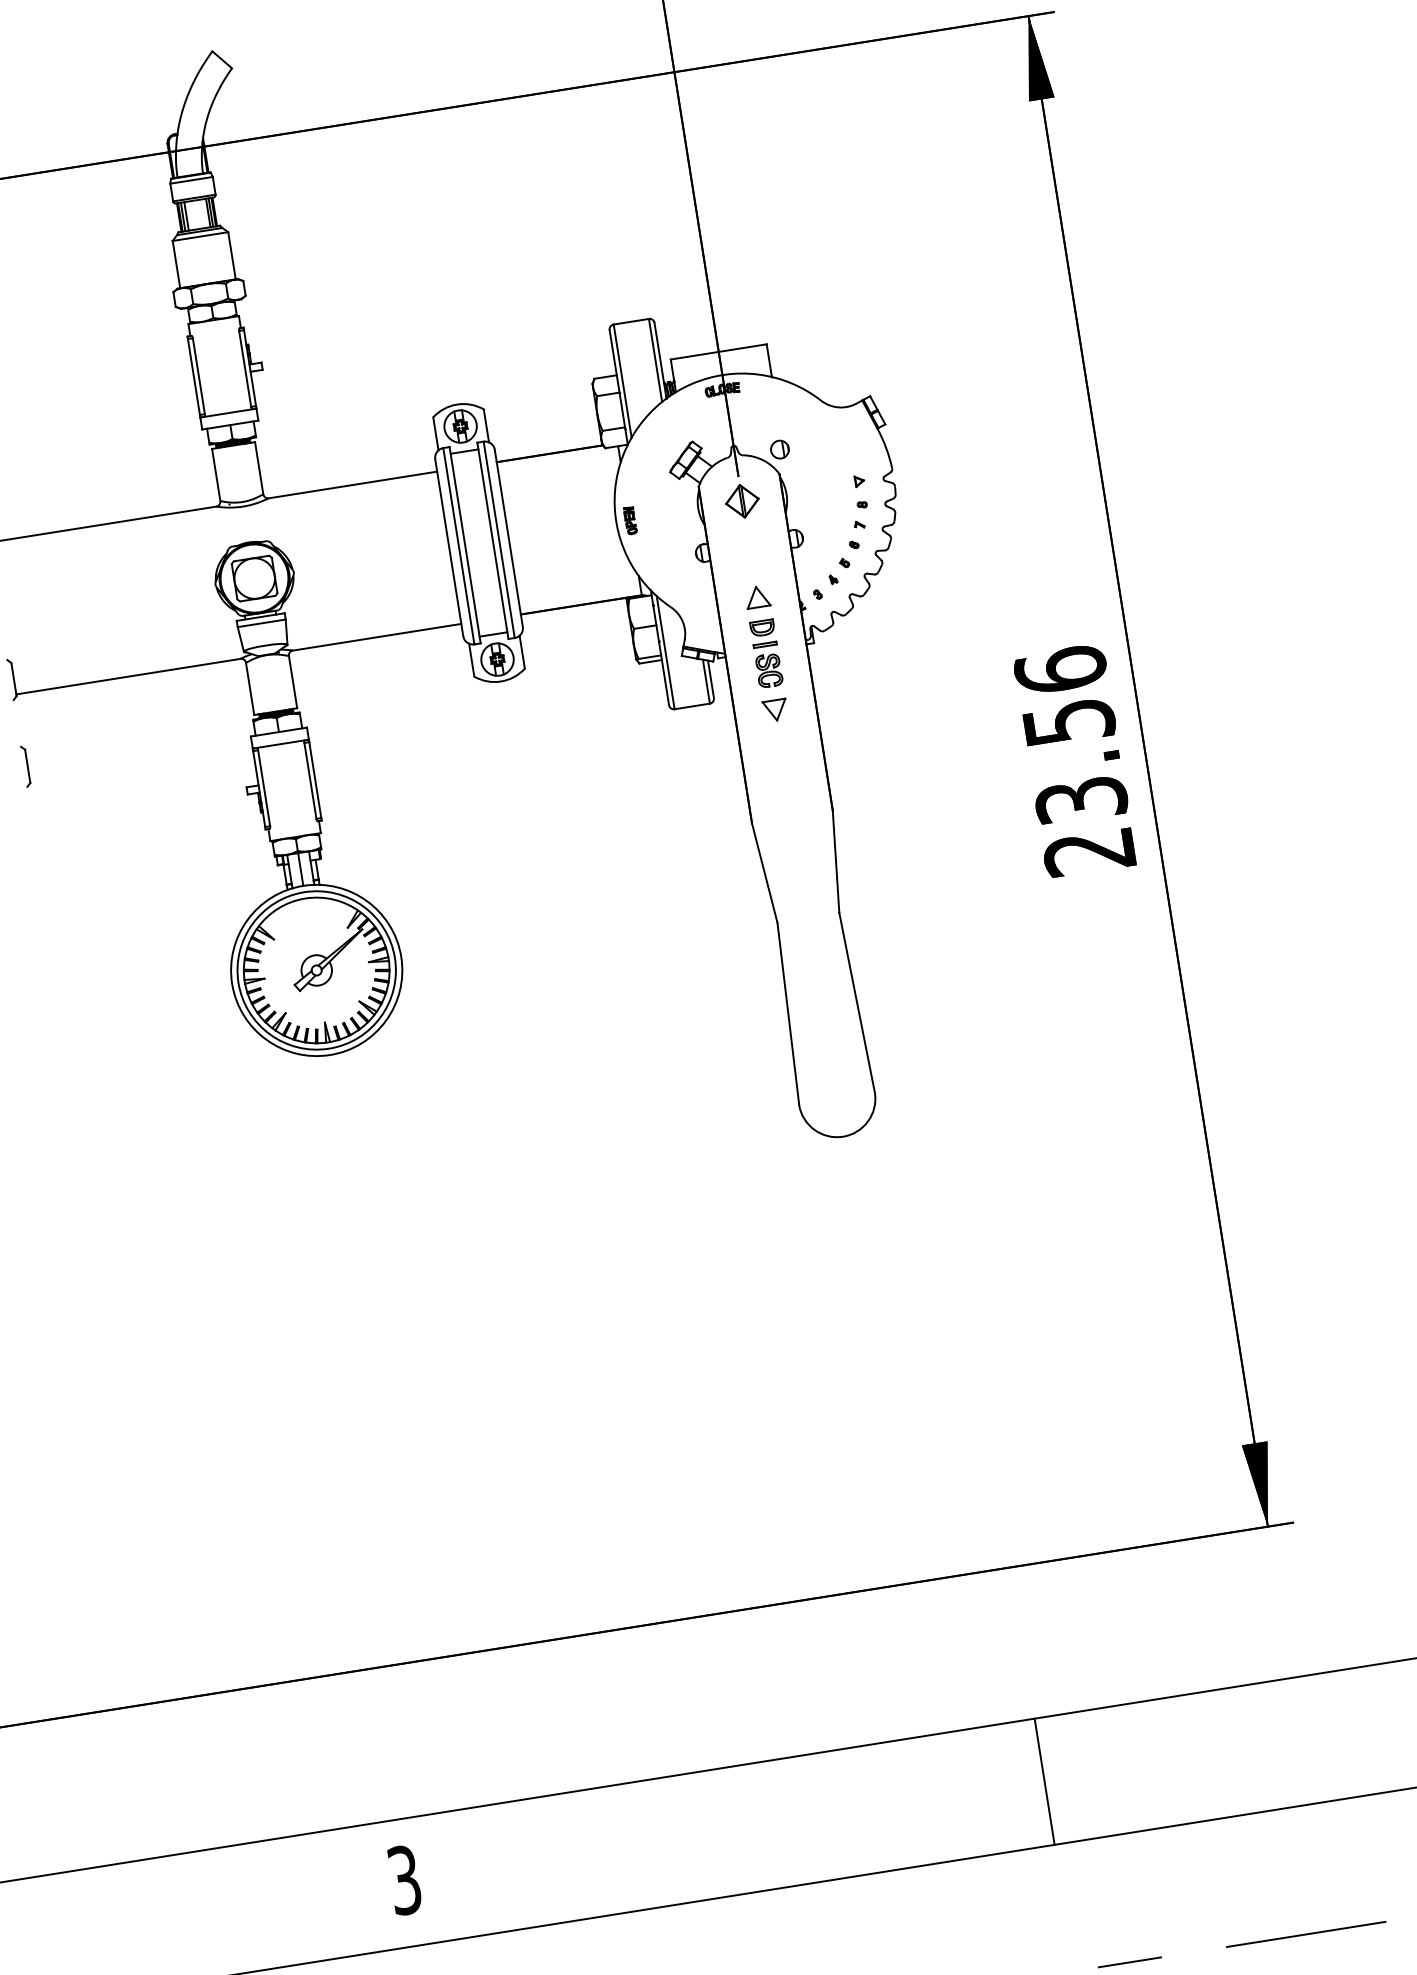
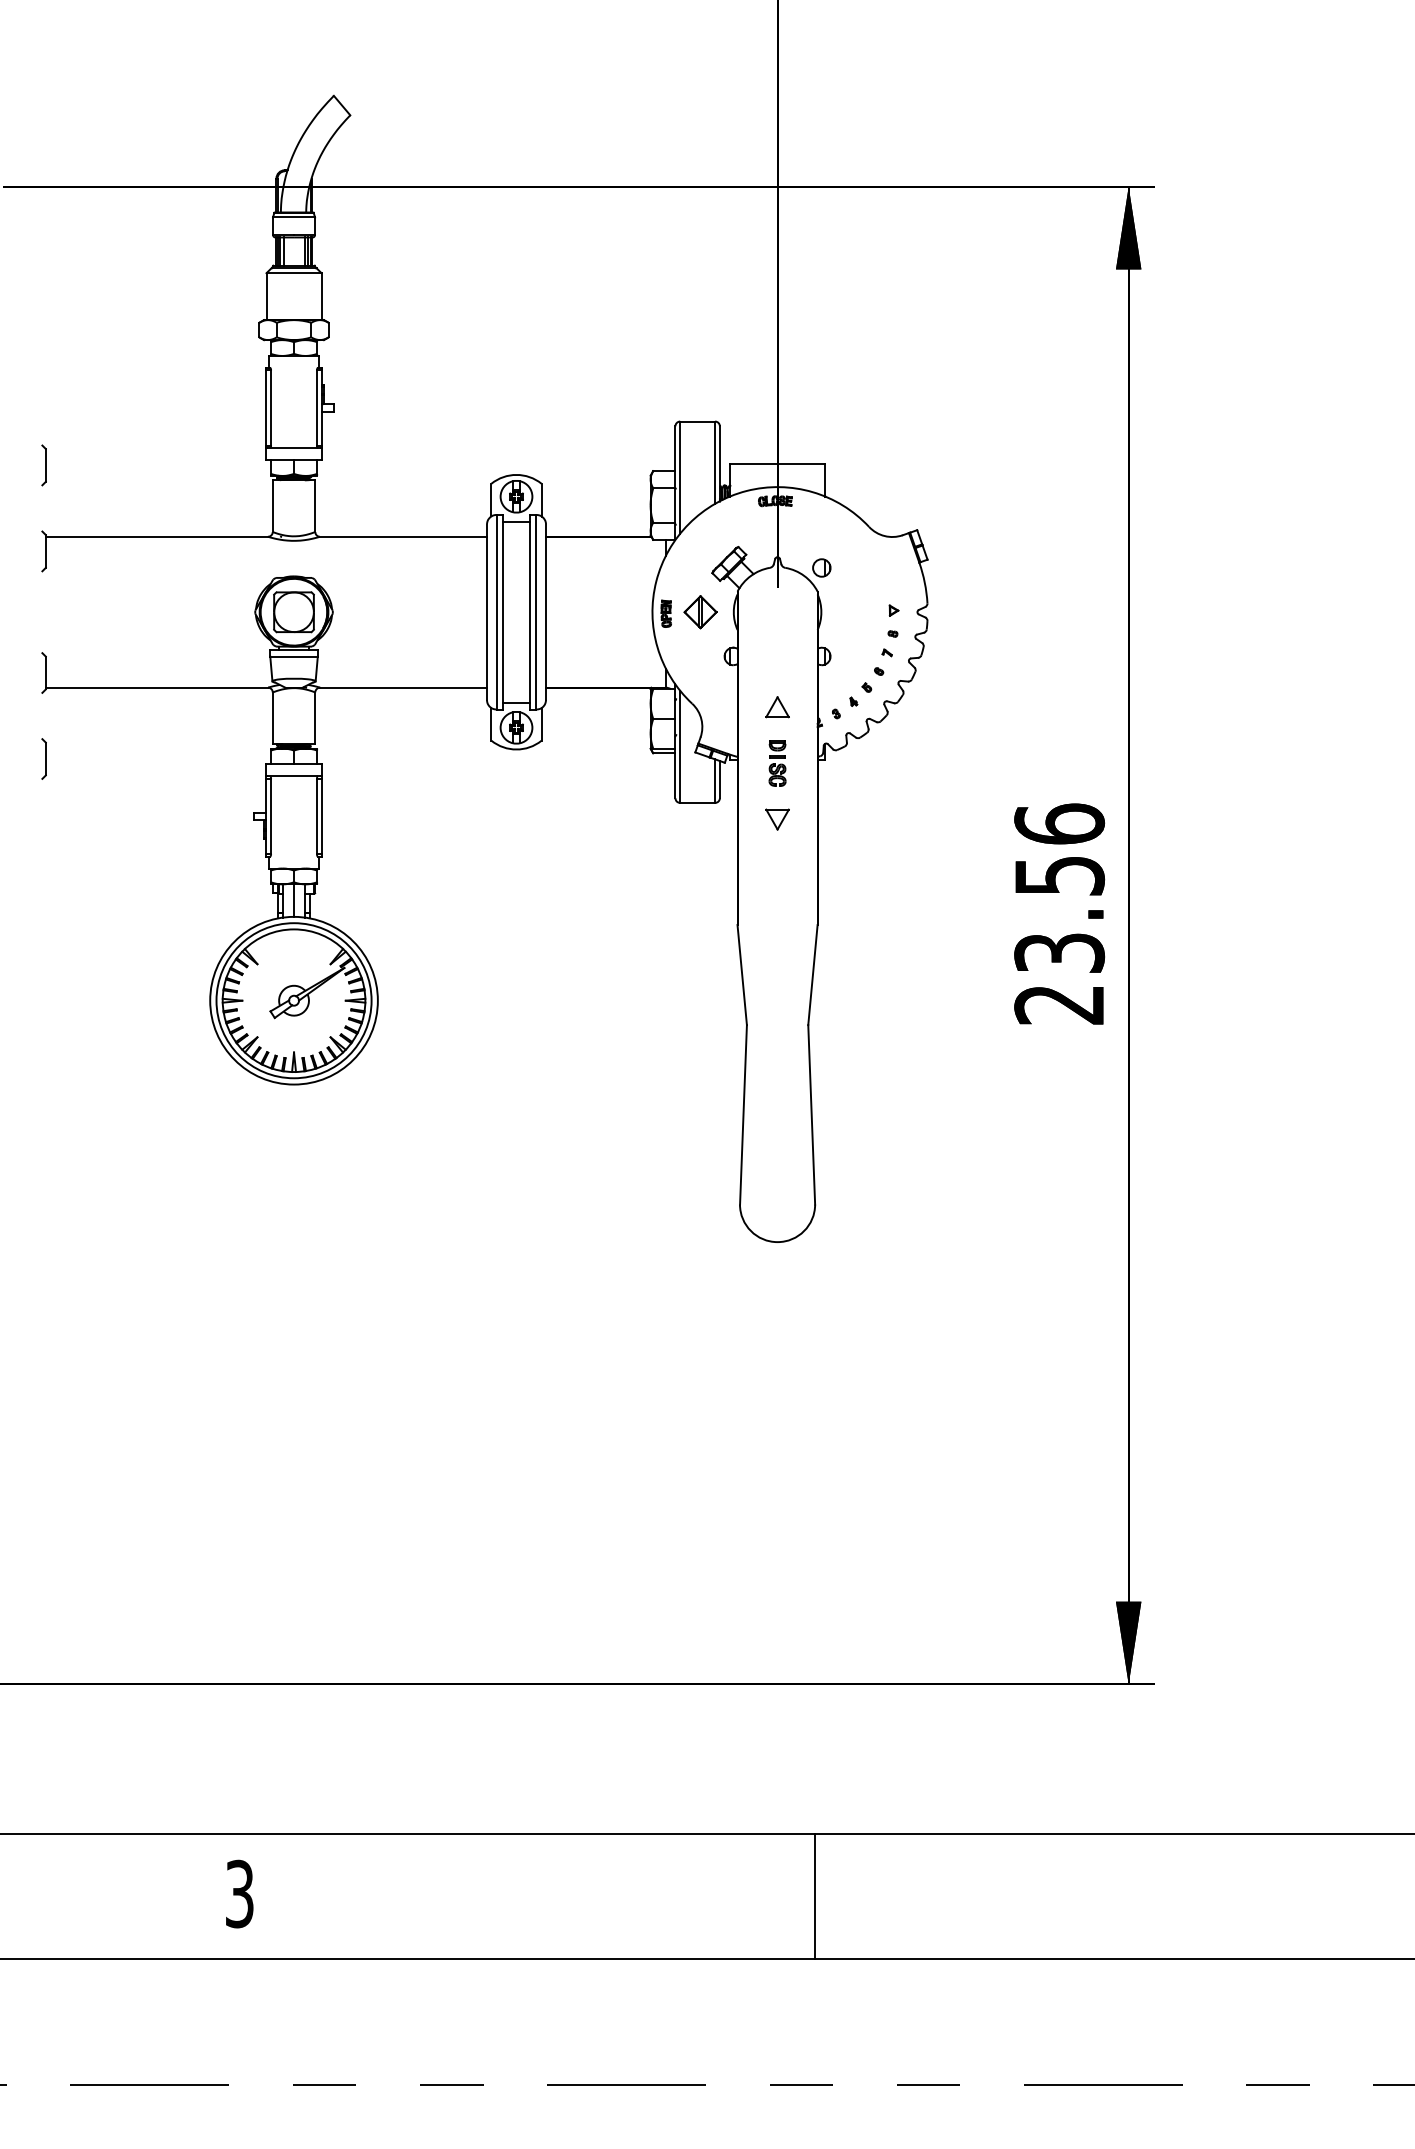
part: (742, 501) -> (700, 612), moved
part: (766, 653) -> (777, 763), size x0.7
line: (1044, 1781) -> (814, 1896), moved

